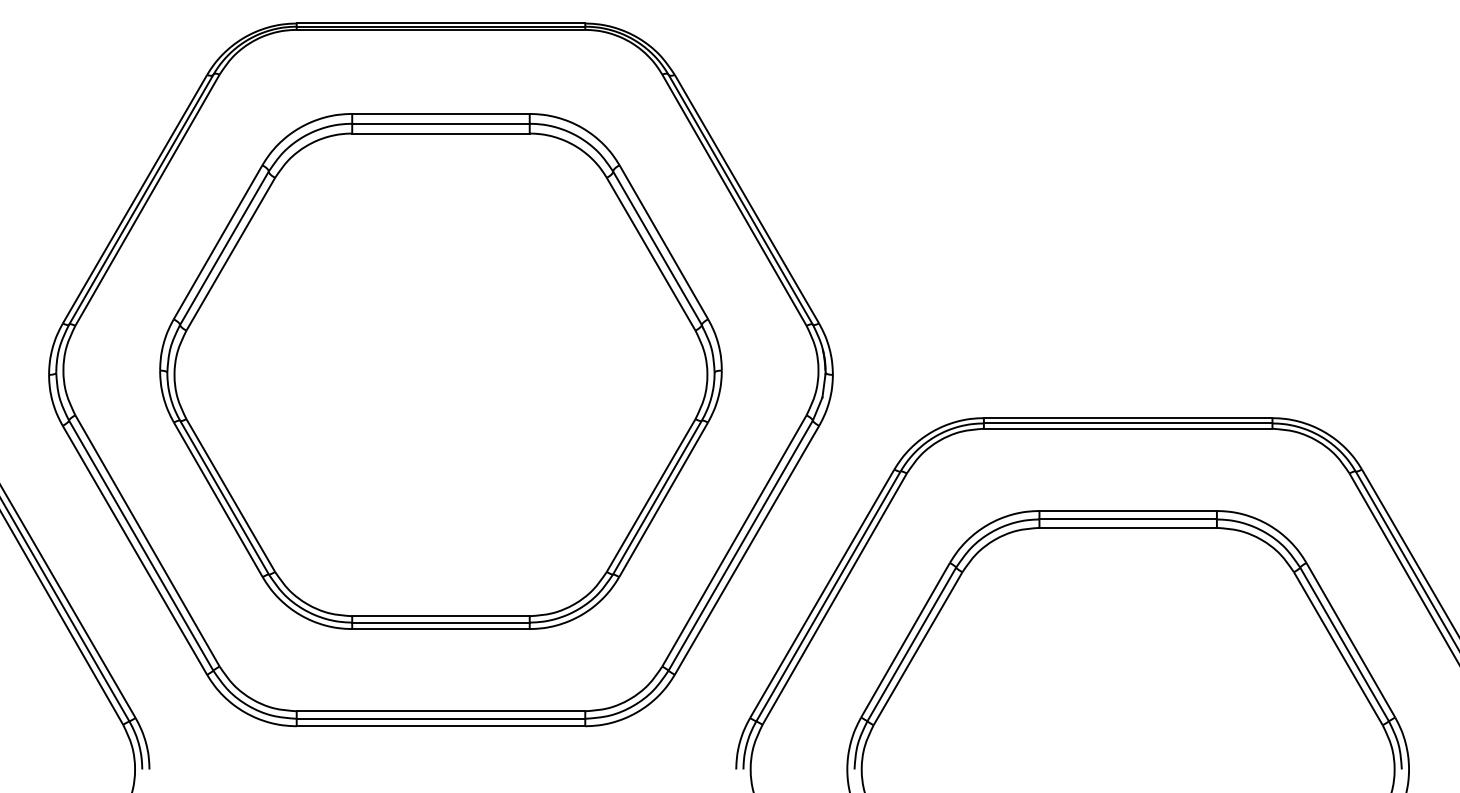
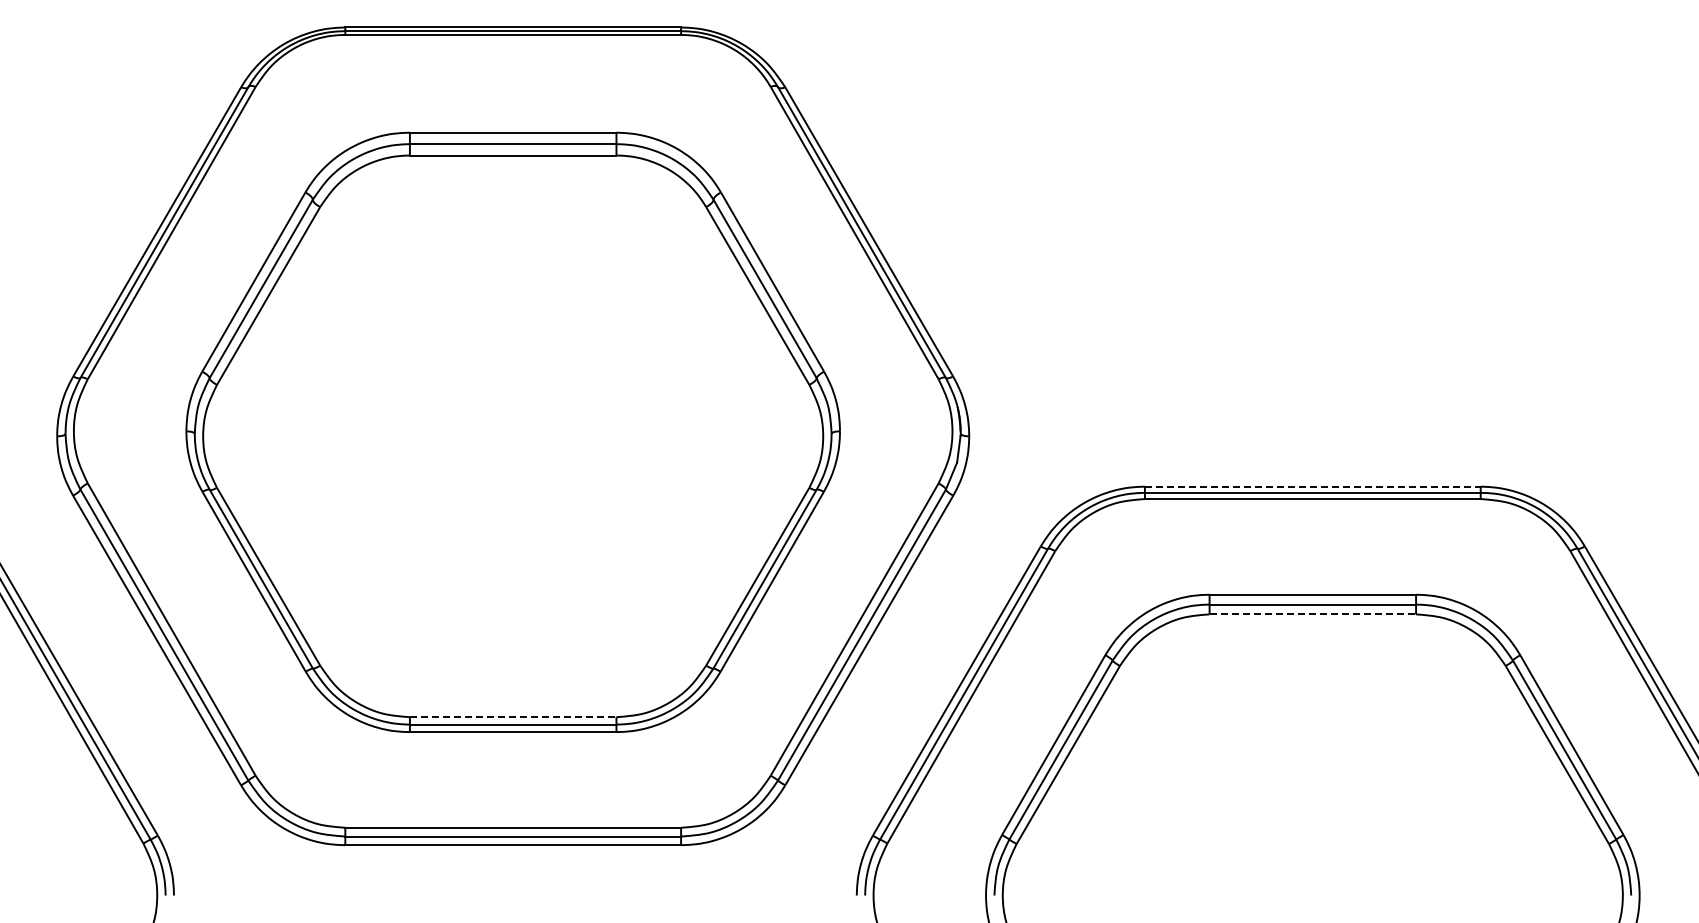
line: (1127, 417) -> (1312, 486), solid -> dashed
line: (1128, 527) -> (1313, 614), solid -> dashed
line: (441, 616) -> (513, 717), solid -> dashed

